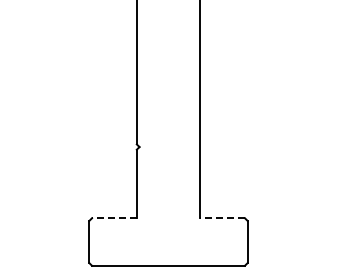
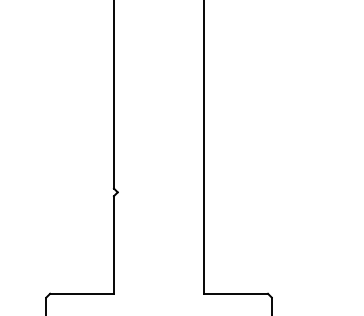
line: (113, 218) -> (80, 294), dashed -> solid
line: (222, 218) -> (235, 294), dashed -> solid

